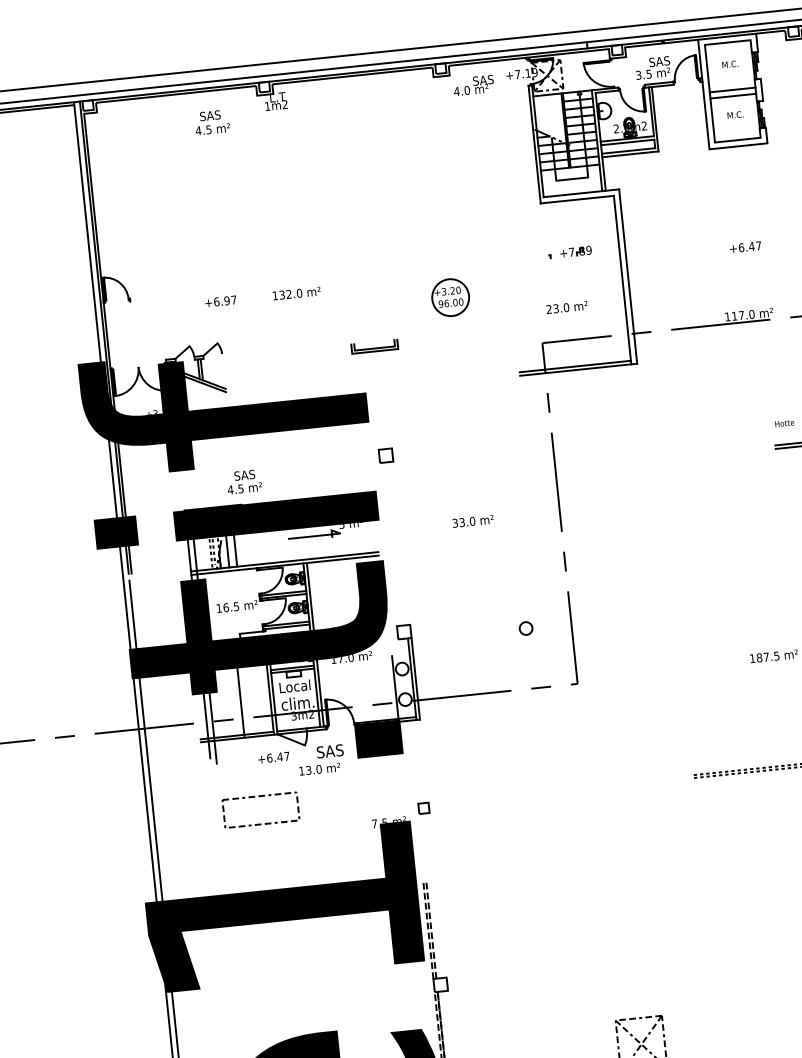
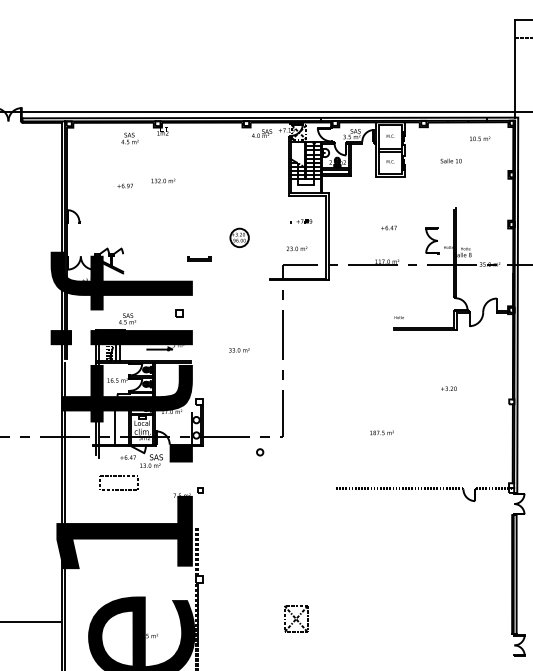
text: (296, 292) -> (163, 180), moved
text: (219, 300) -> (124, 185), moved
part: (386, 456) -> (179, 313), moved
circle: (526, 628) -> (260, 452), moved

